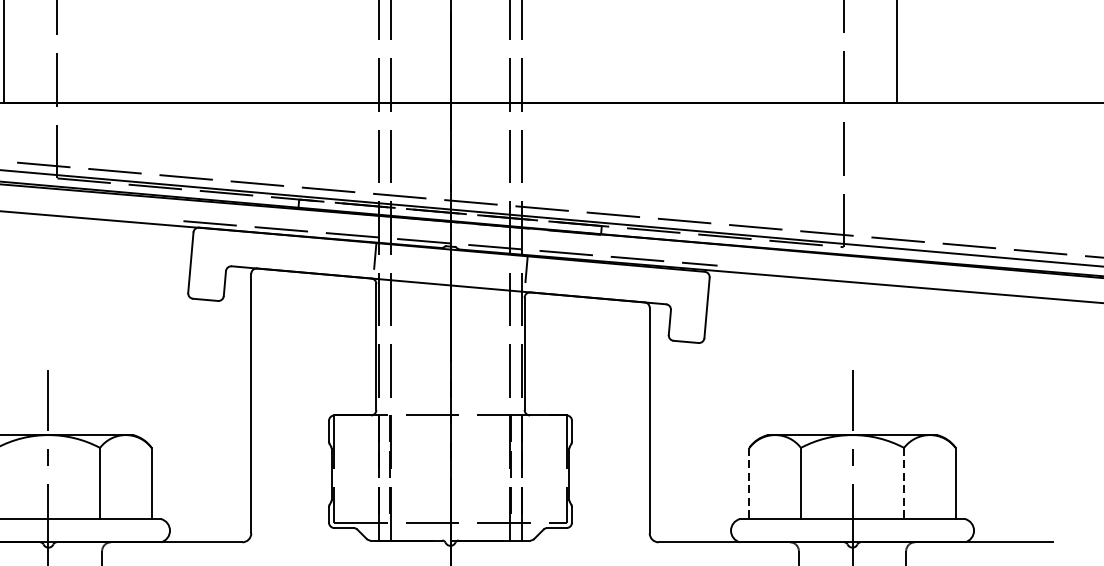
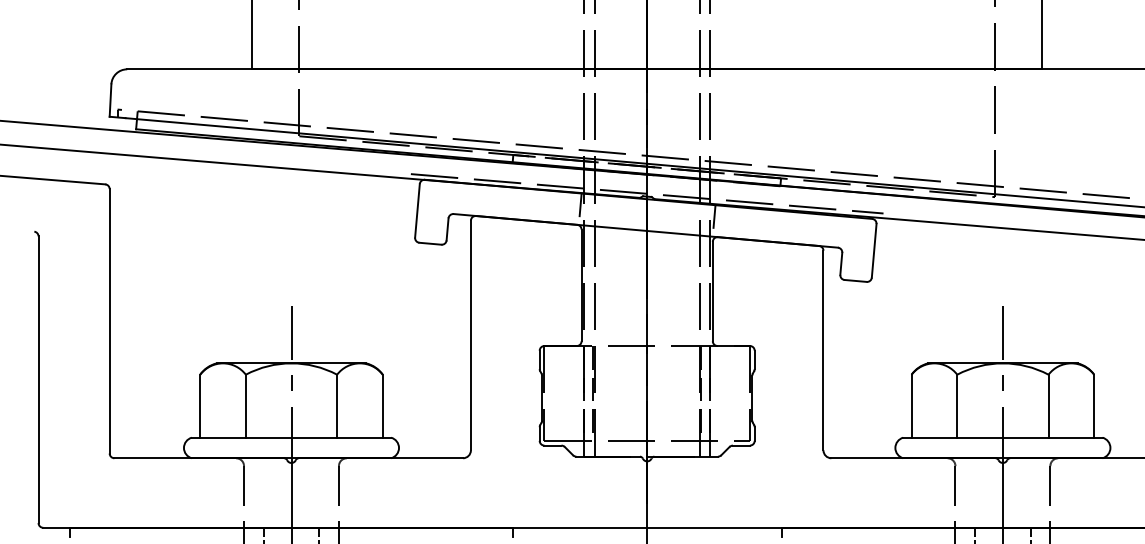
line: (749, 483) -> (911, 406), dashed -> solid
line: (904, 483) -> (1048, 406), dashed -> solid

